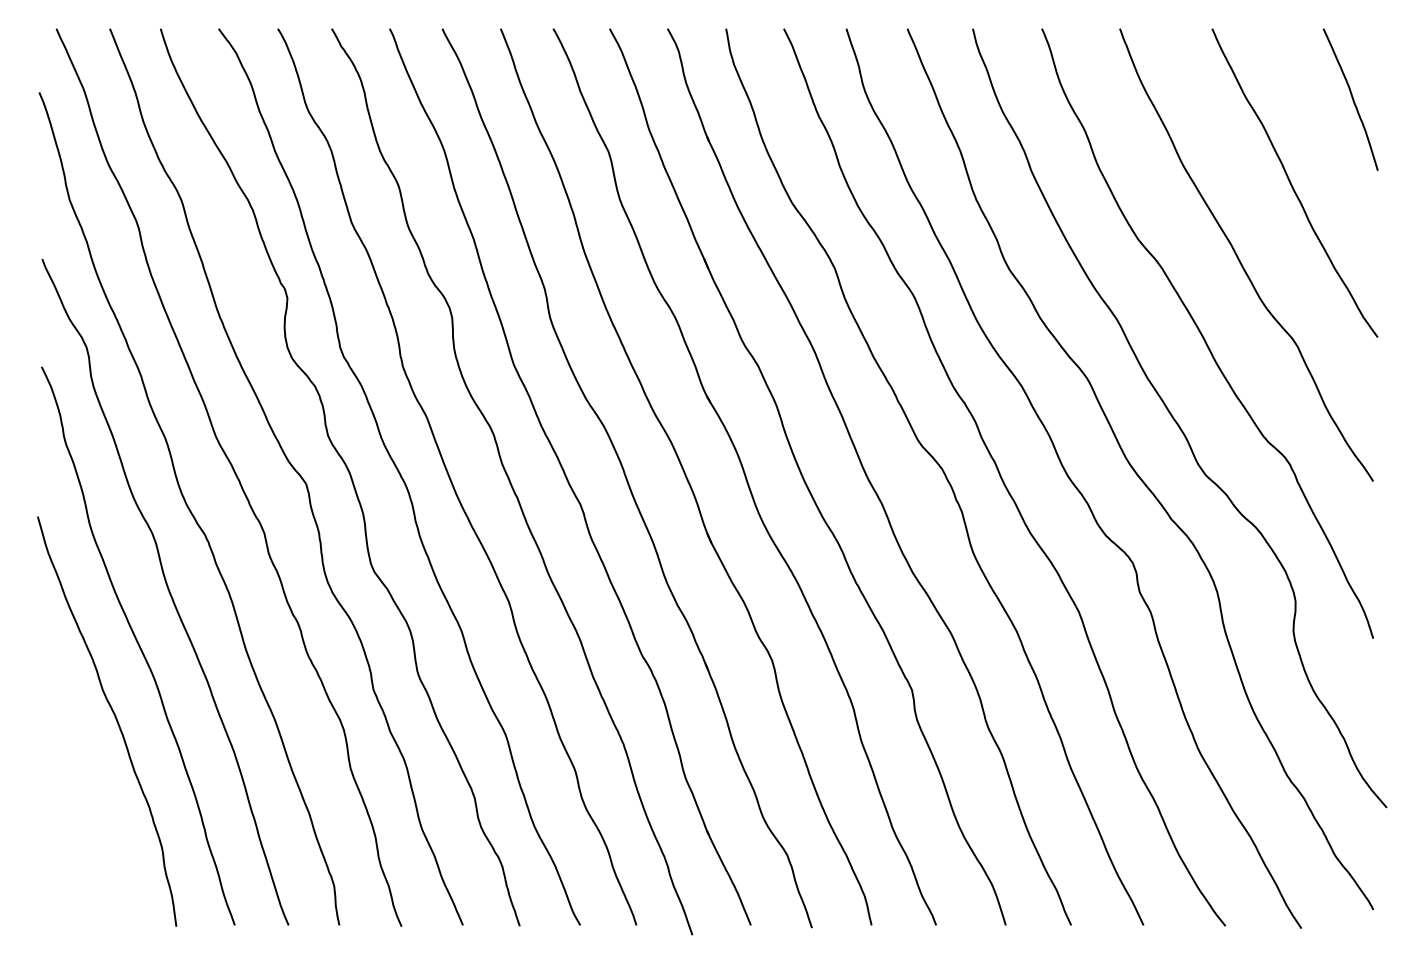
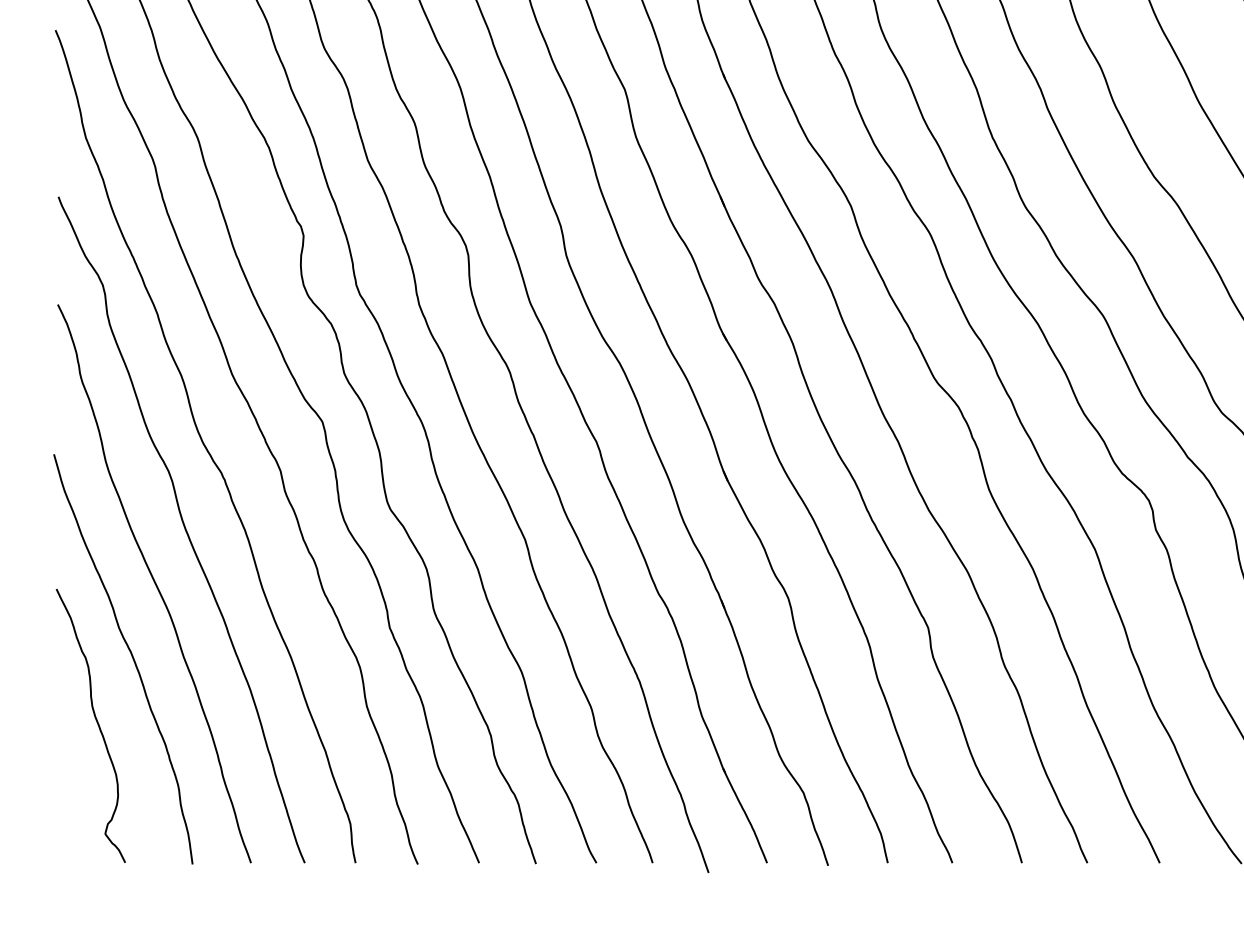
curve: (80, 785) -> (96, 723), added

